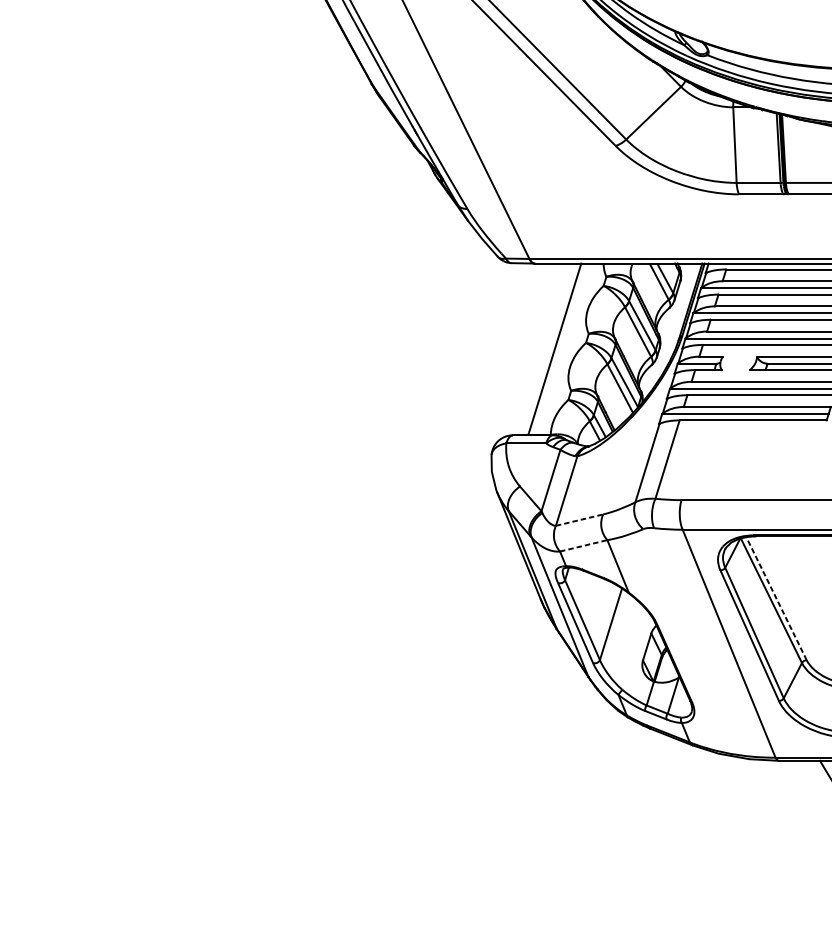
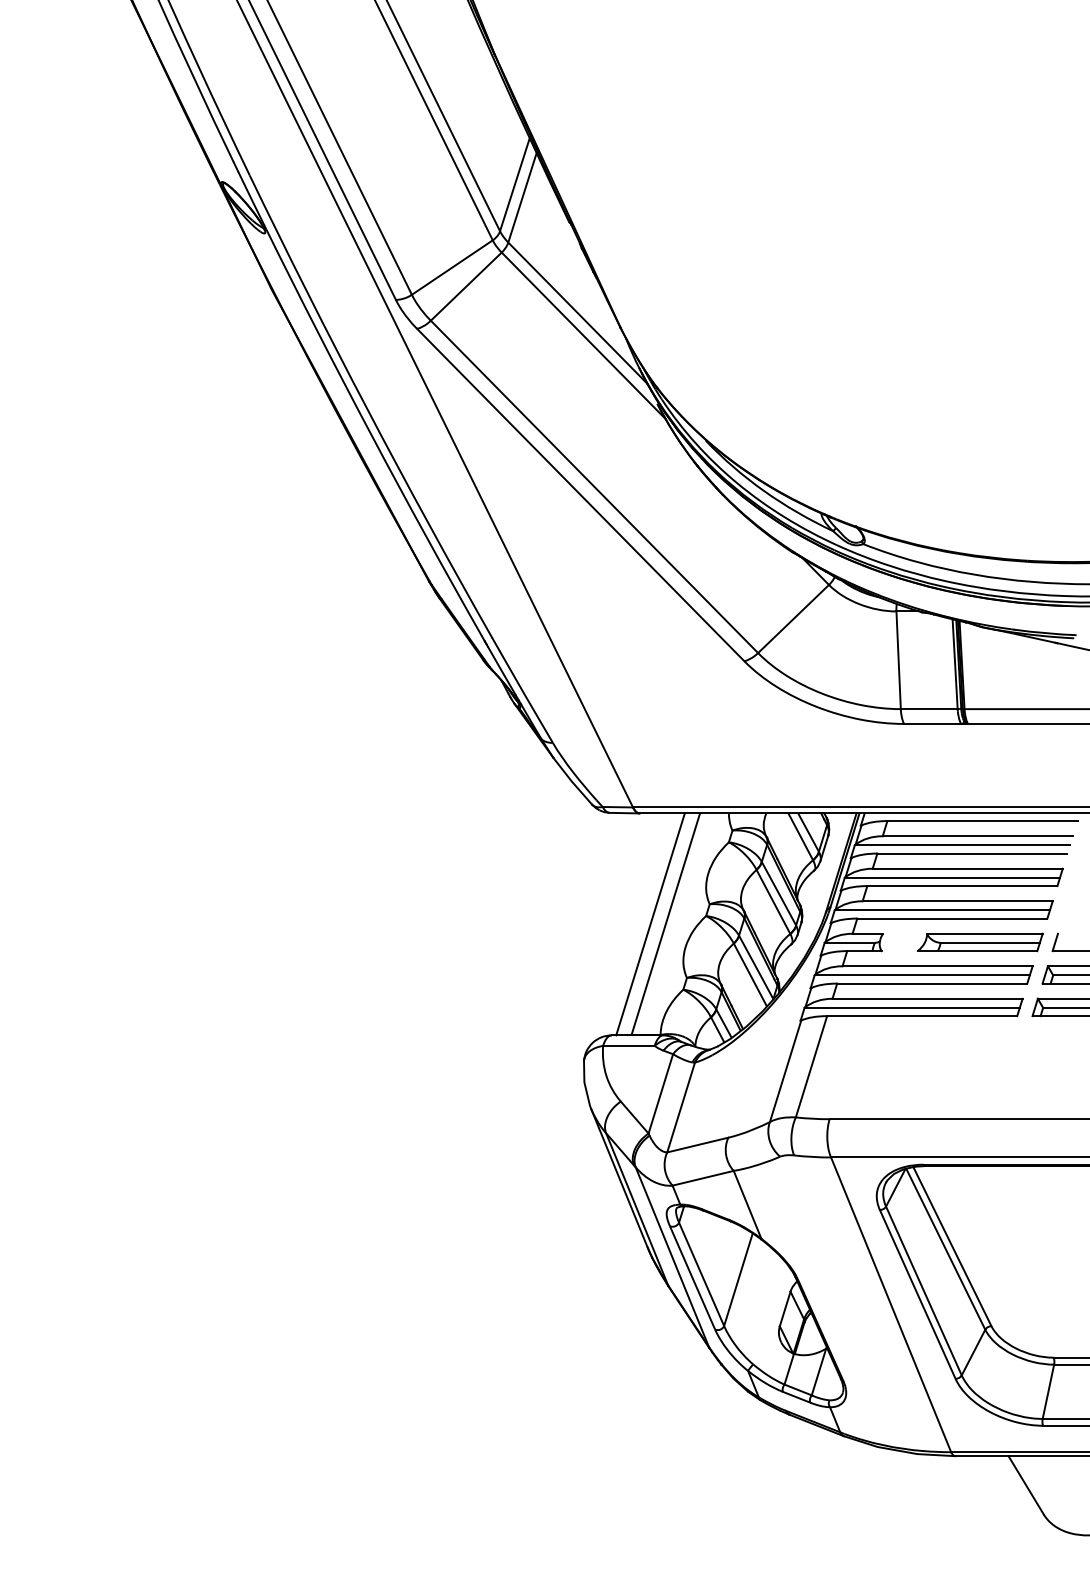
line: (542, 349) -> (650, 924), added
line: (580, 519) -> (698, 1144), dashed -> solid
line: (583, 546) -> (703, 1178), dashed -> solid
line: (776, 598) -> (952, 1246), dashed -> solid

